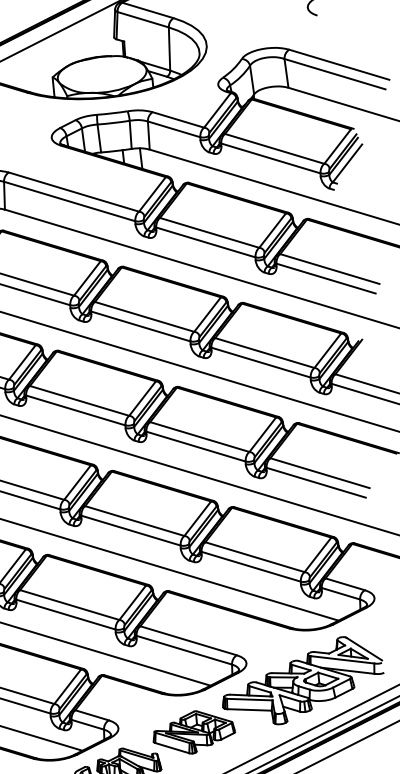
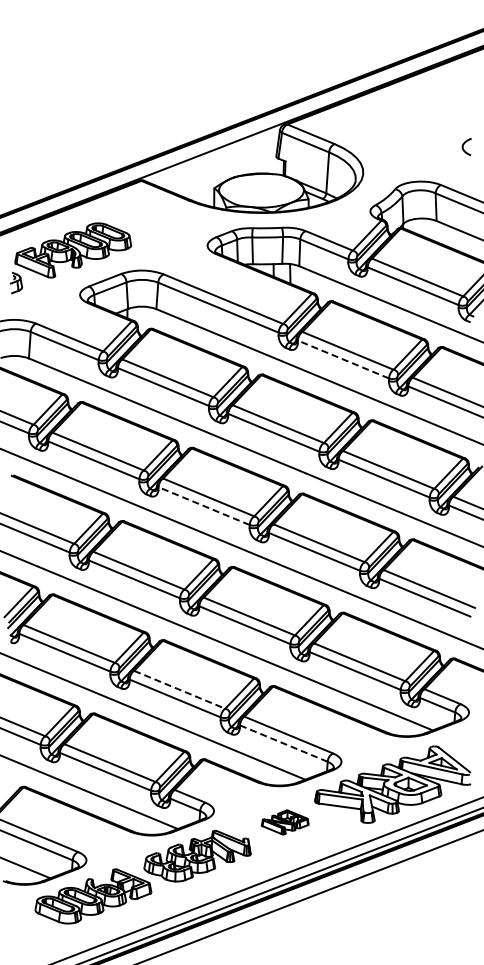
line: (205, 242) -> (343, 359), solid -> dashed
line: (75, 409) -> (203, 505), solid -> dashed
line: (70, 605) -> (180, 690), solid -> dashed
line: (183, 650) -> (283, 743), solid -> dashed
part: (194, 732) -> (285, 822), size x0.6

